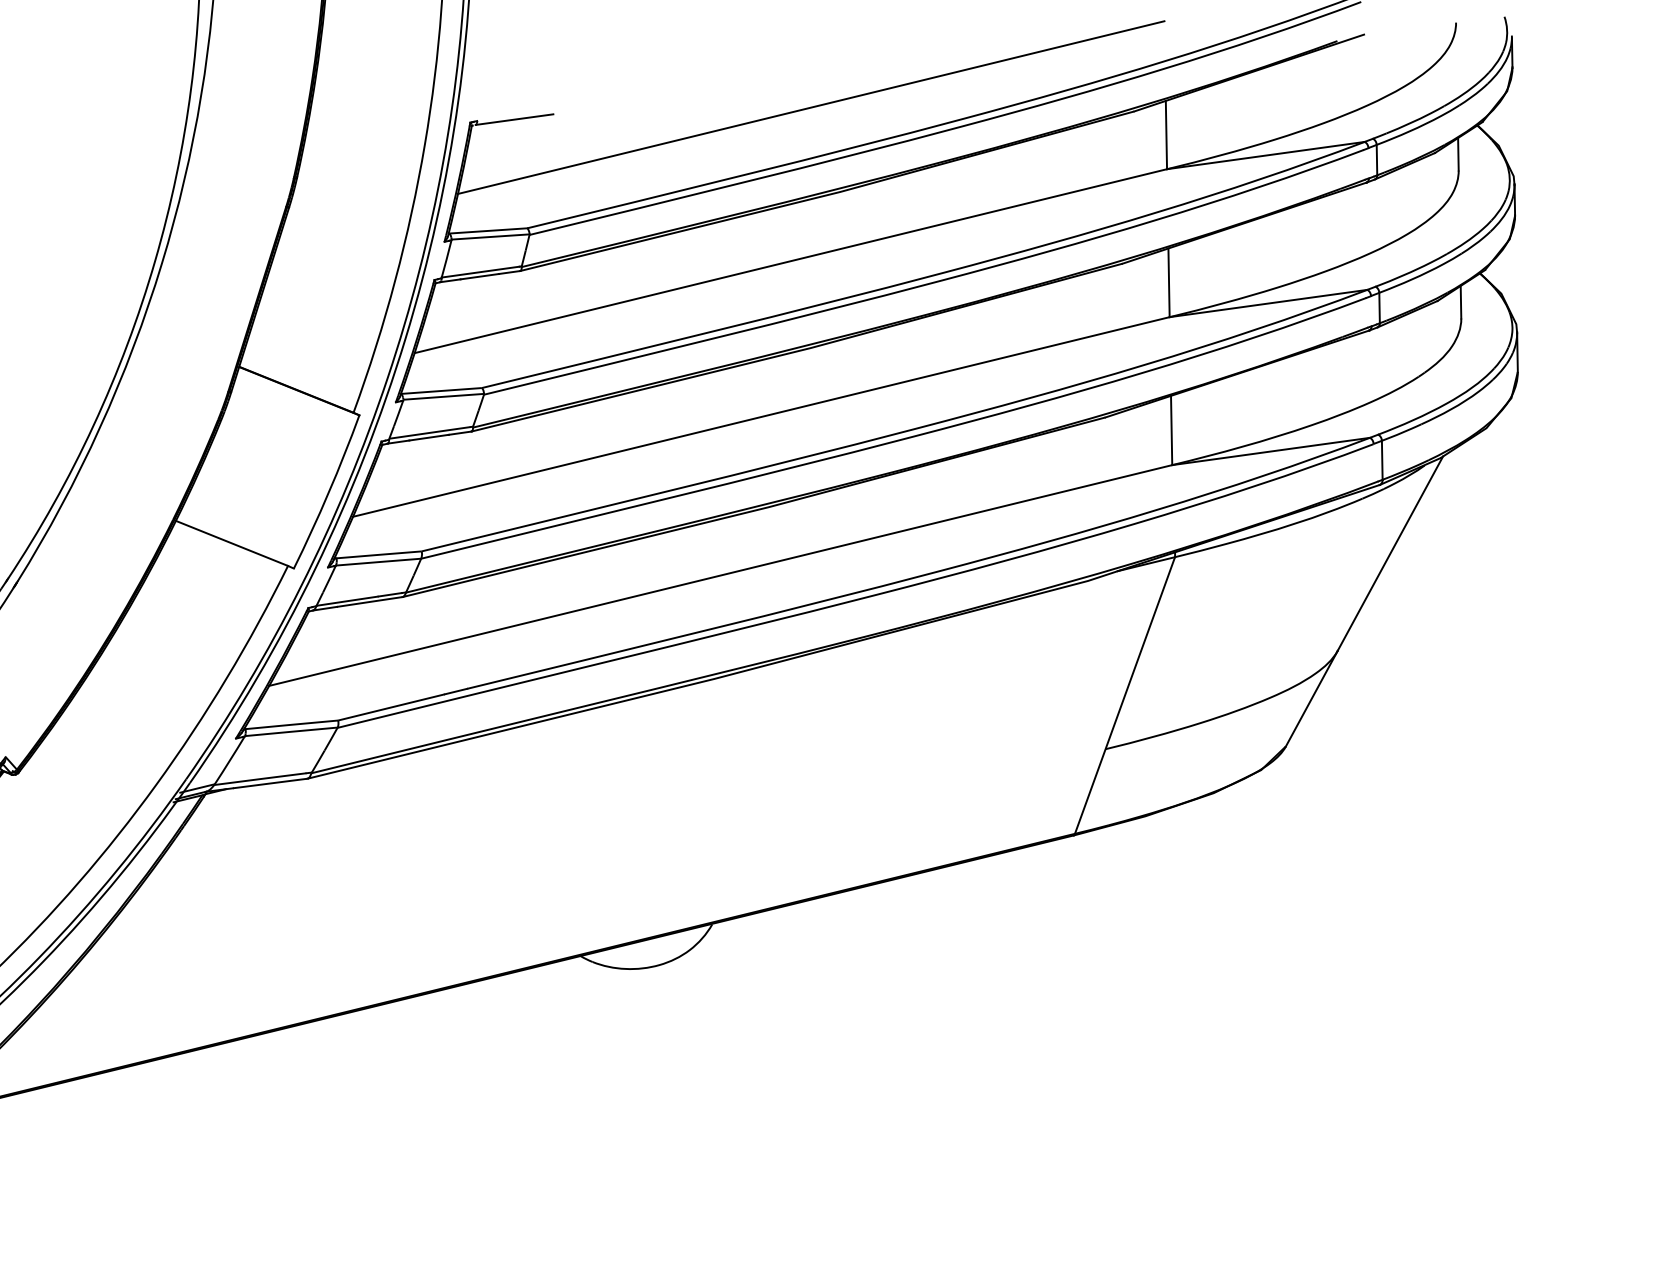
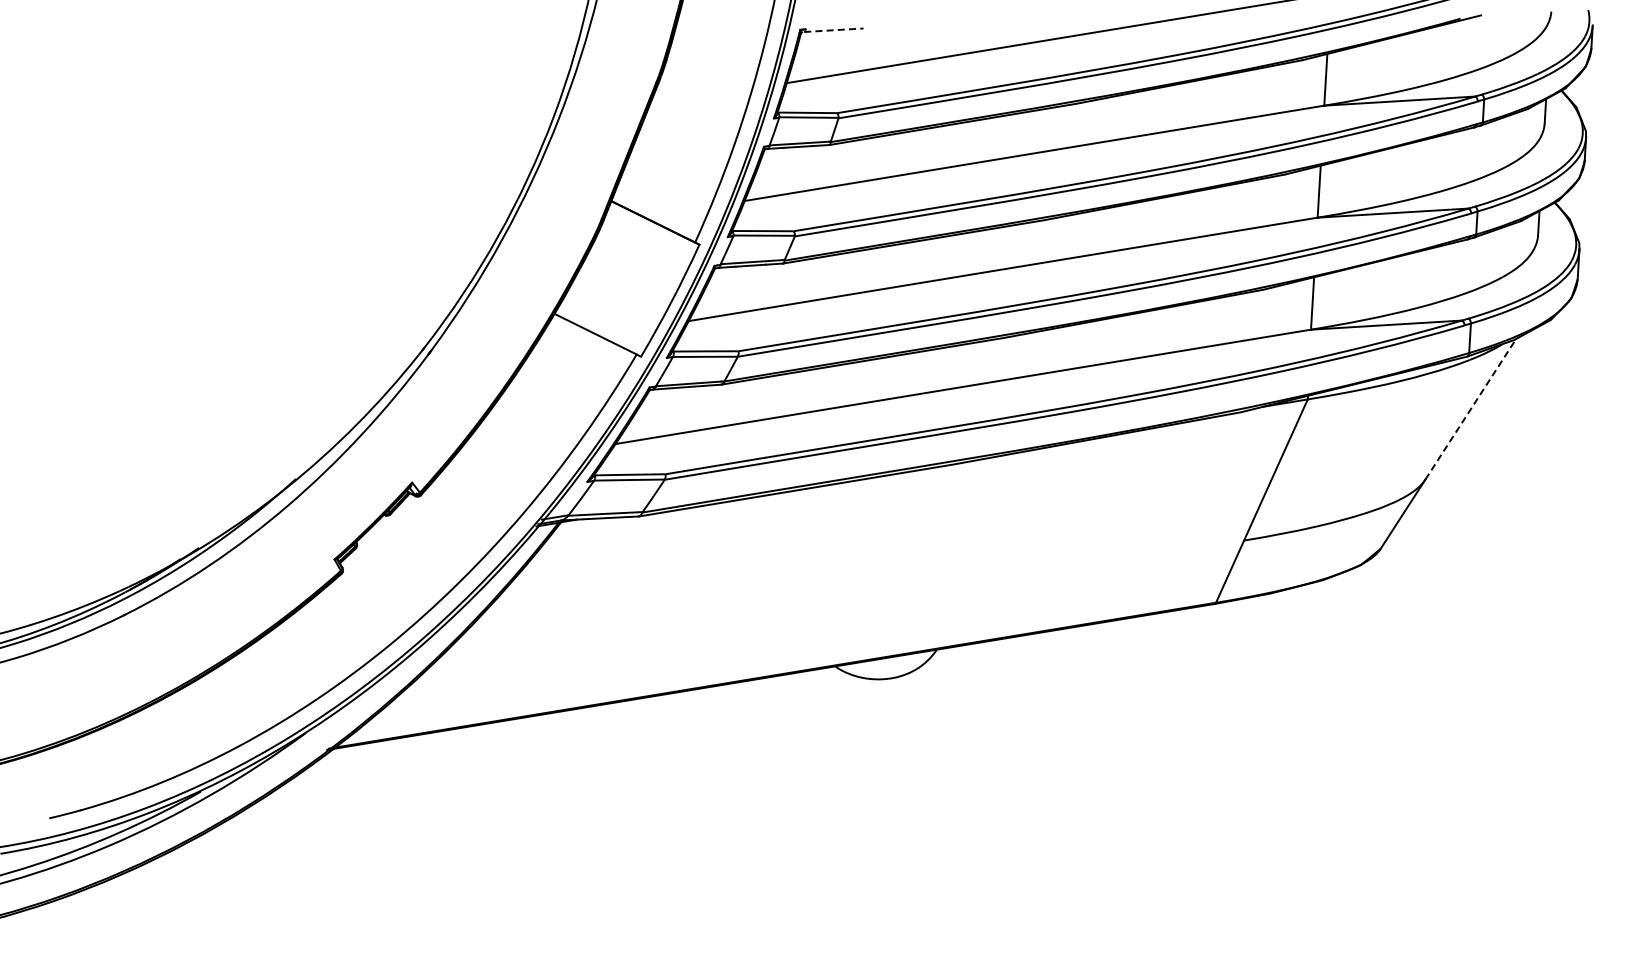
line: (514, 120) -> (833, 30), solid -> dashed
line: (1390, 553) -> (1470, 409), solid -> dashed

